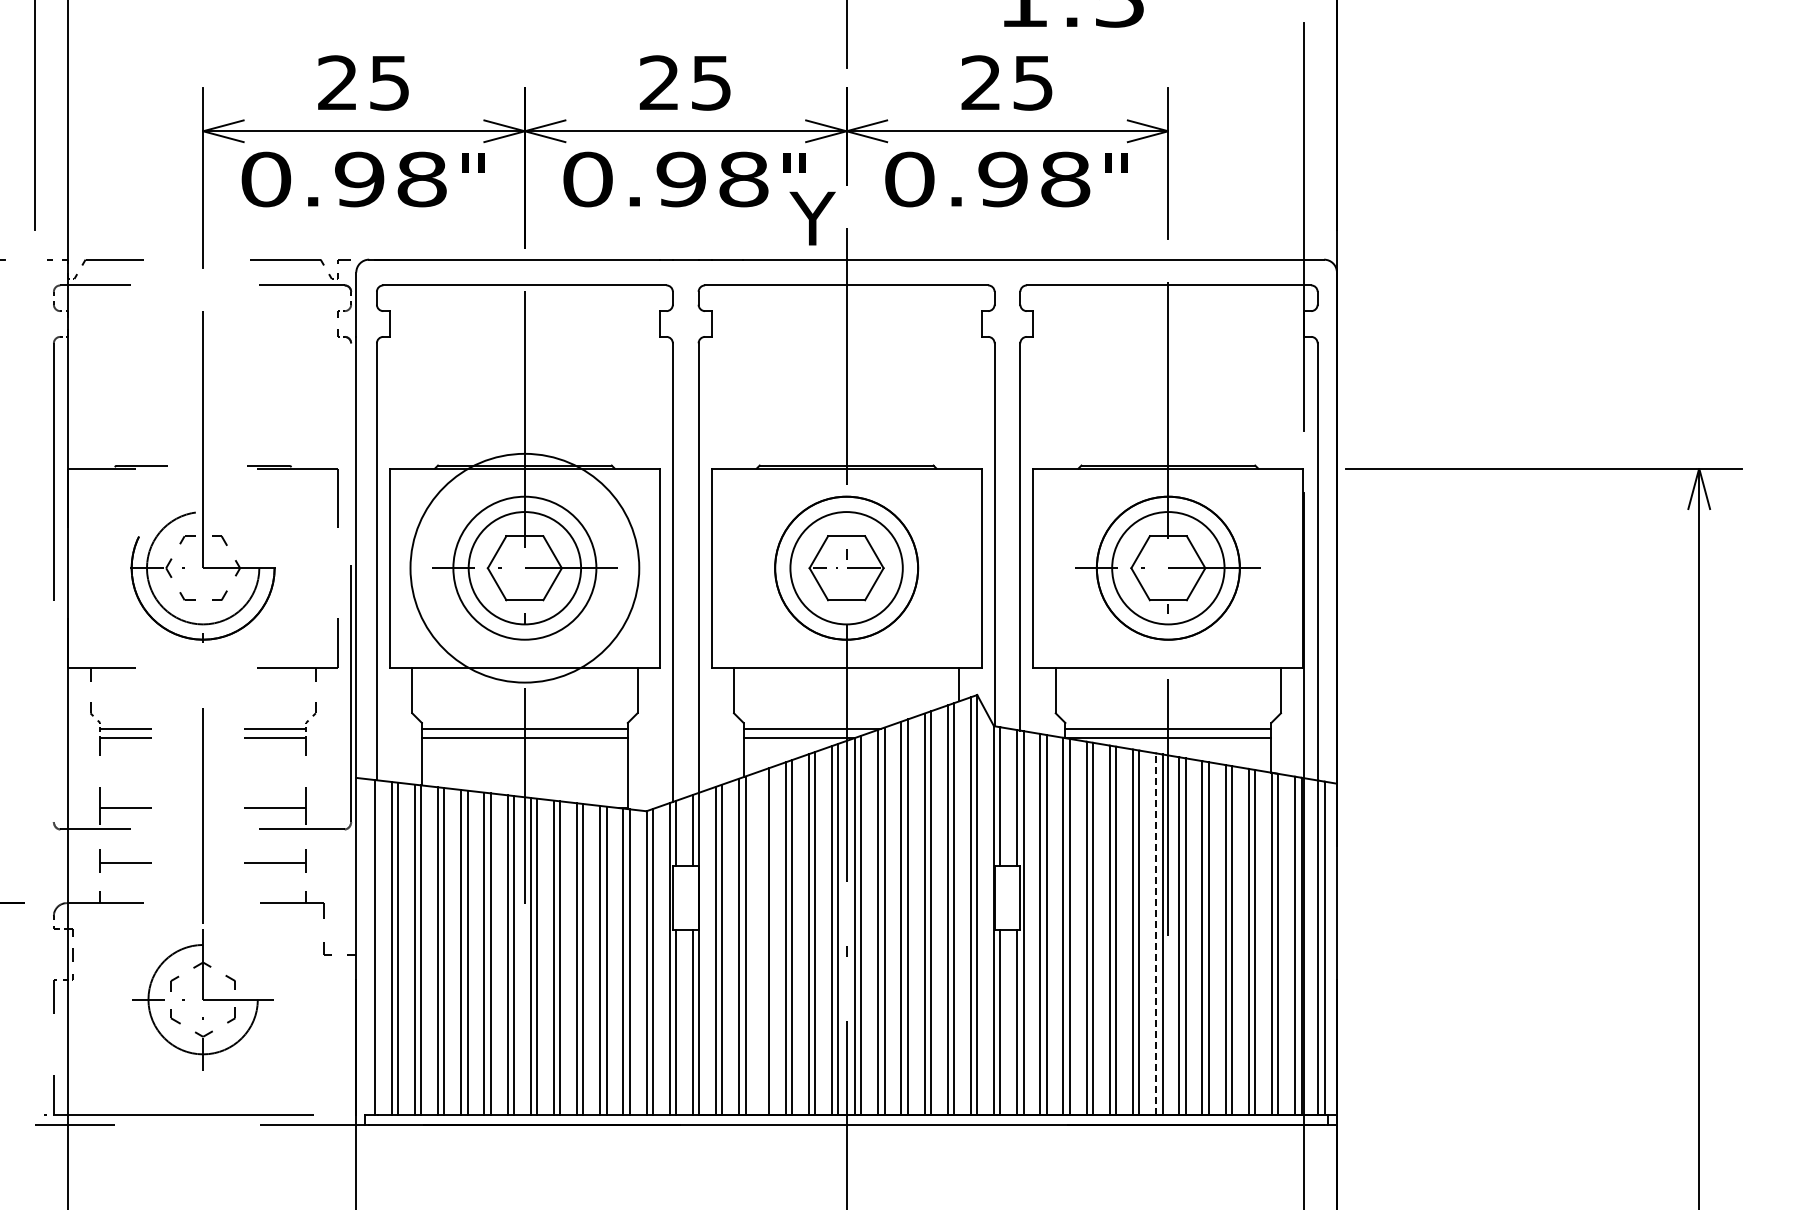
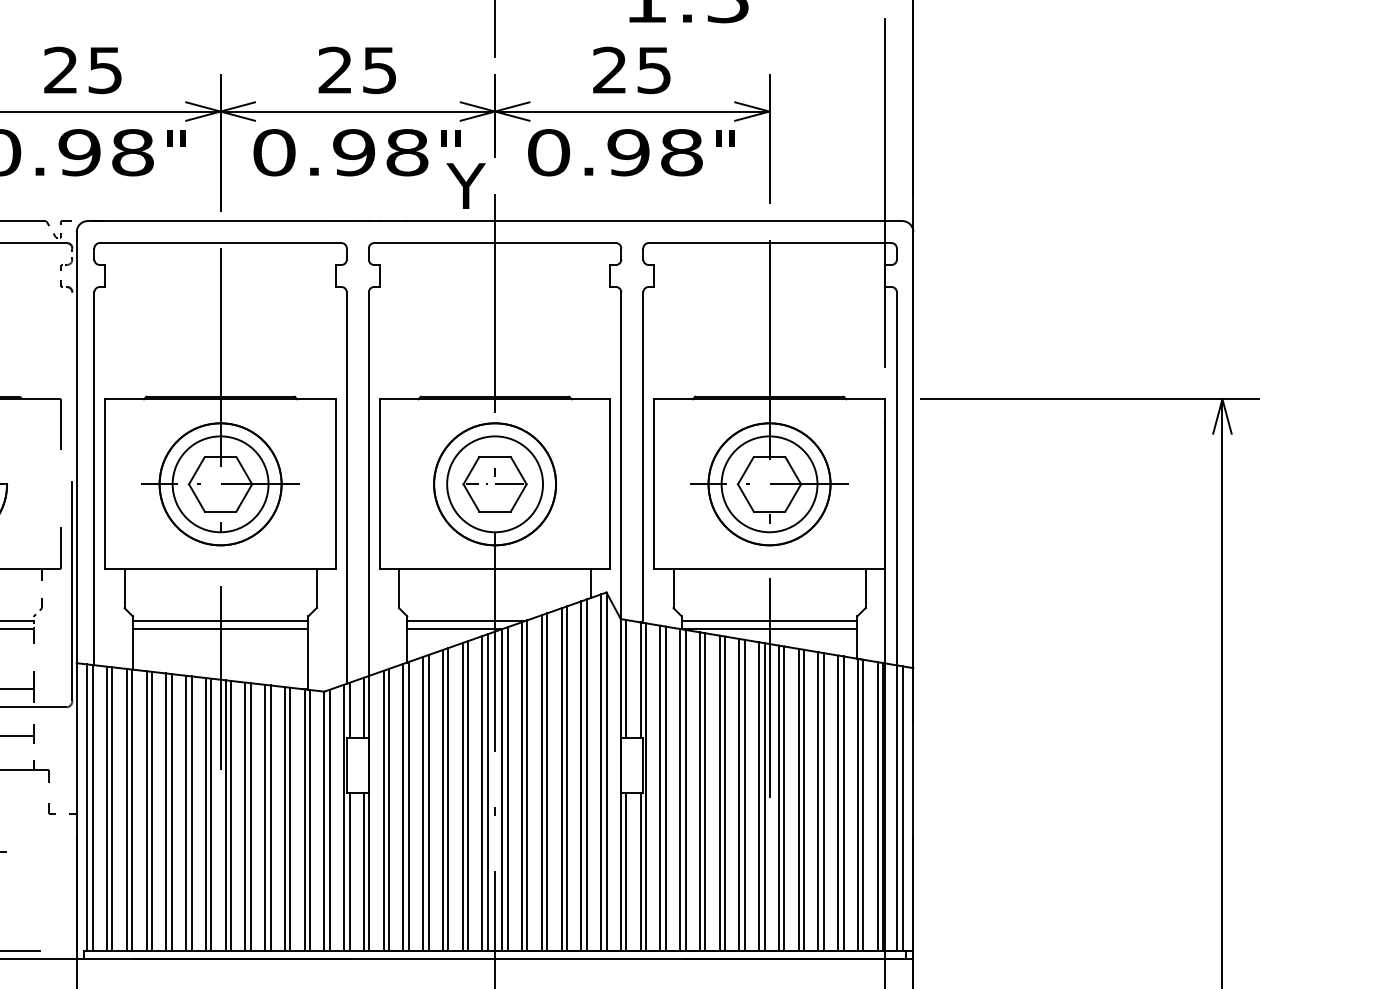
circle: (524, 567) -> (220, 483), size x0.62
line: (1156, 933) -> (759, 795), dashed -> solid
line: (762, 942) -> (423, 803), added
line: (368, 947) -> (87, 807), added

